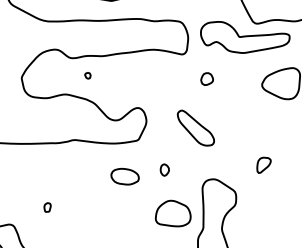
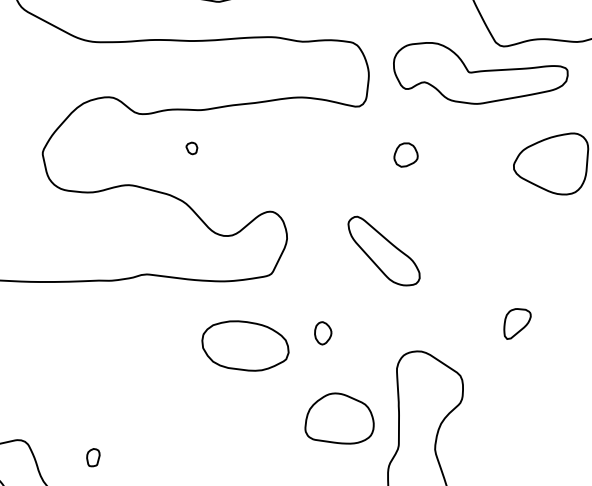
part: (87, 75) -> (191, 147), moved
part: (124, 176) -> (244, 345), size x1.6
part: (47, 207) -> (93, 457), moved

